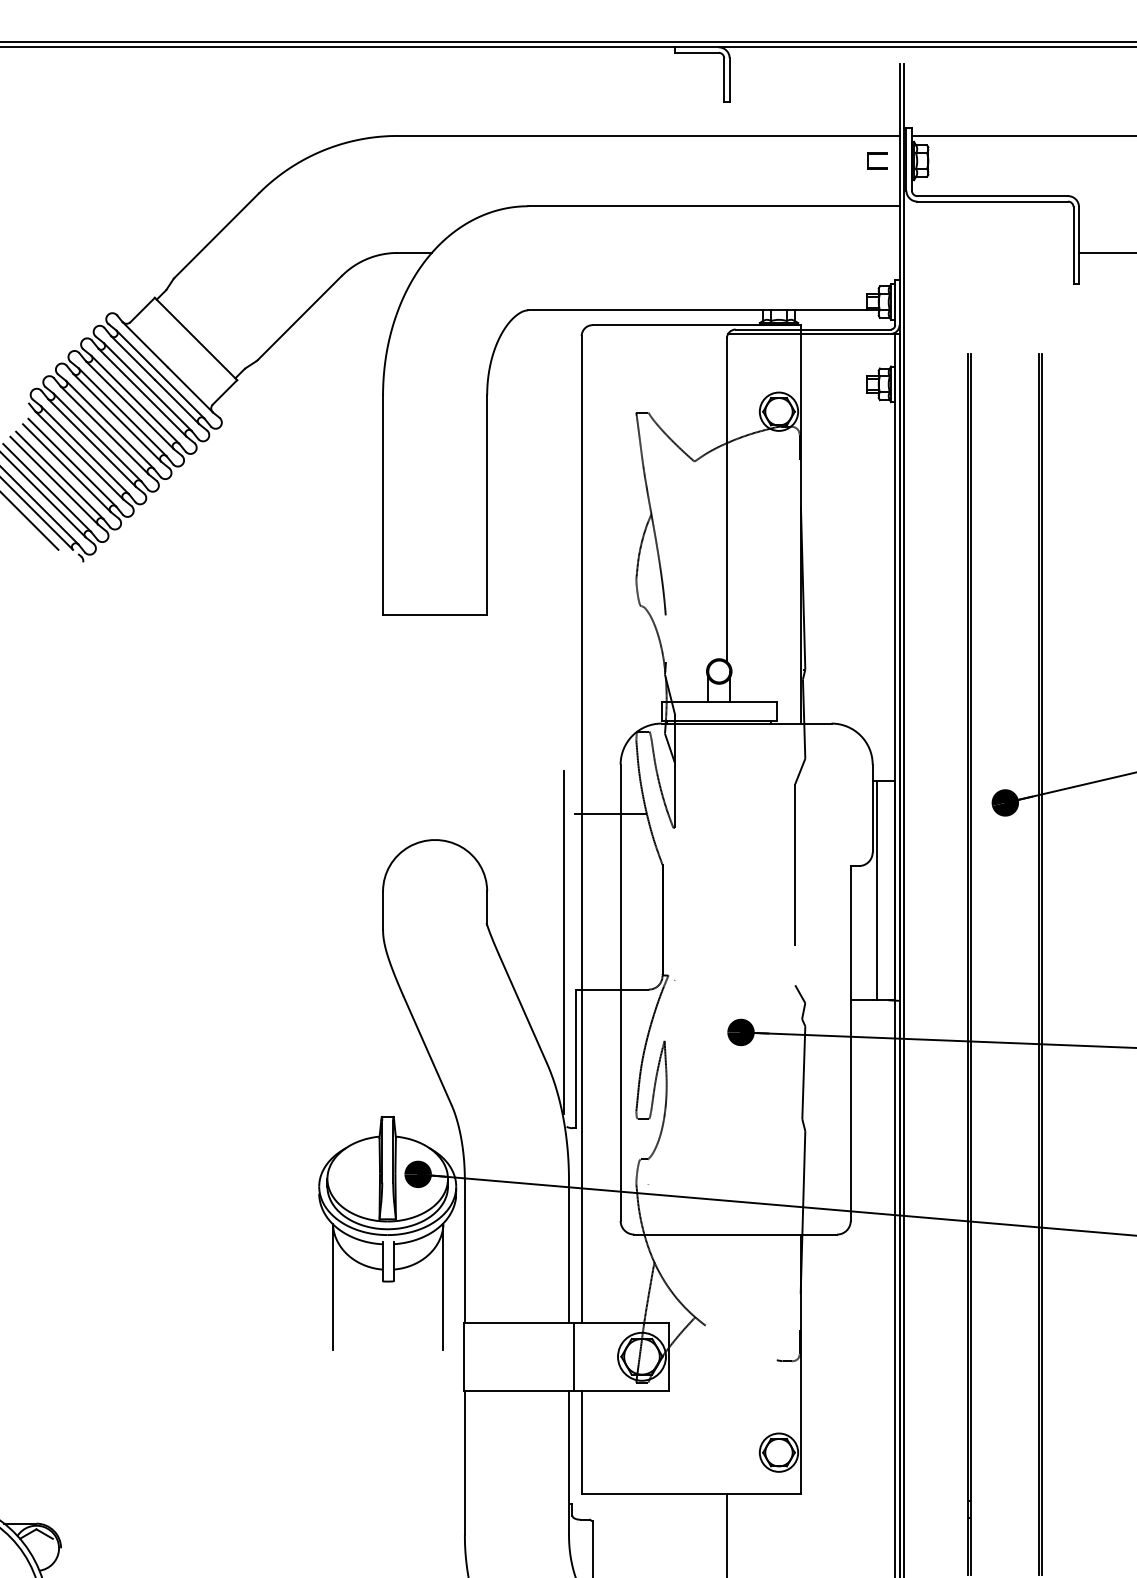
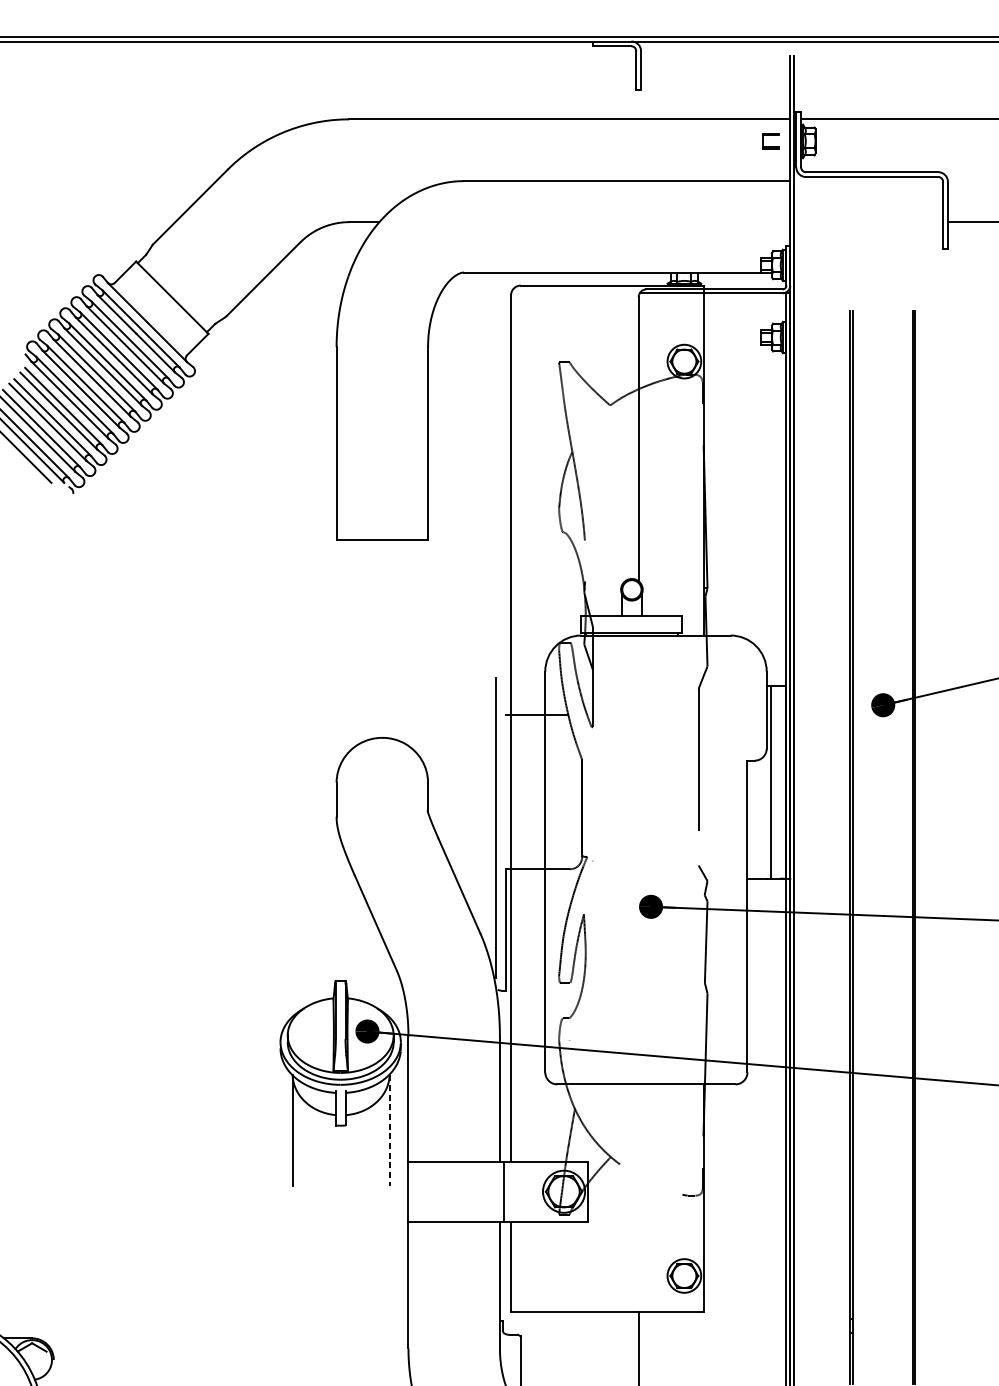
line: (443, 1287) -> (389, 1130), solid -> dashed

